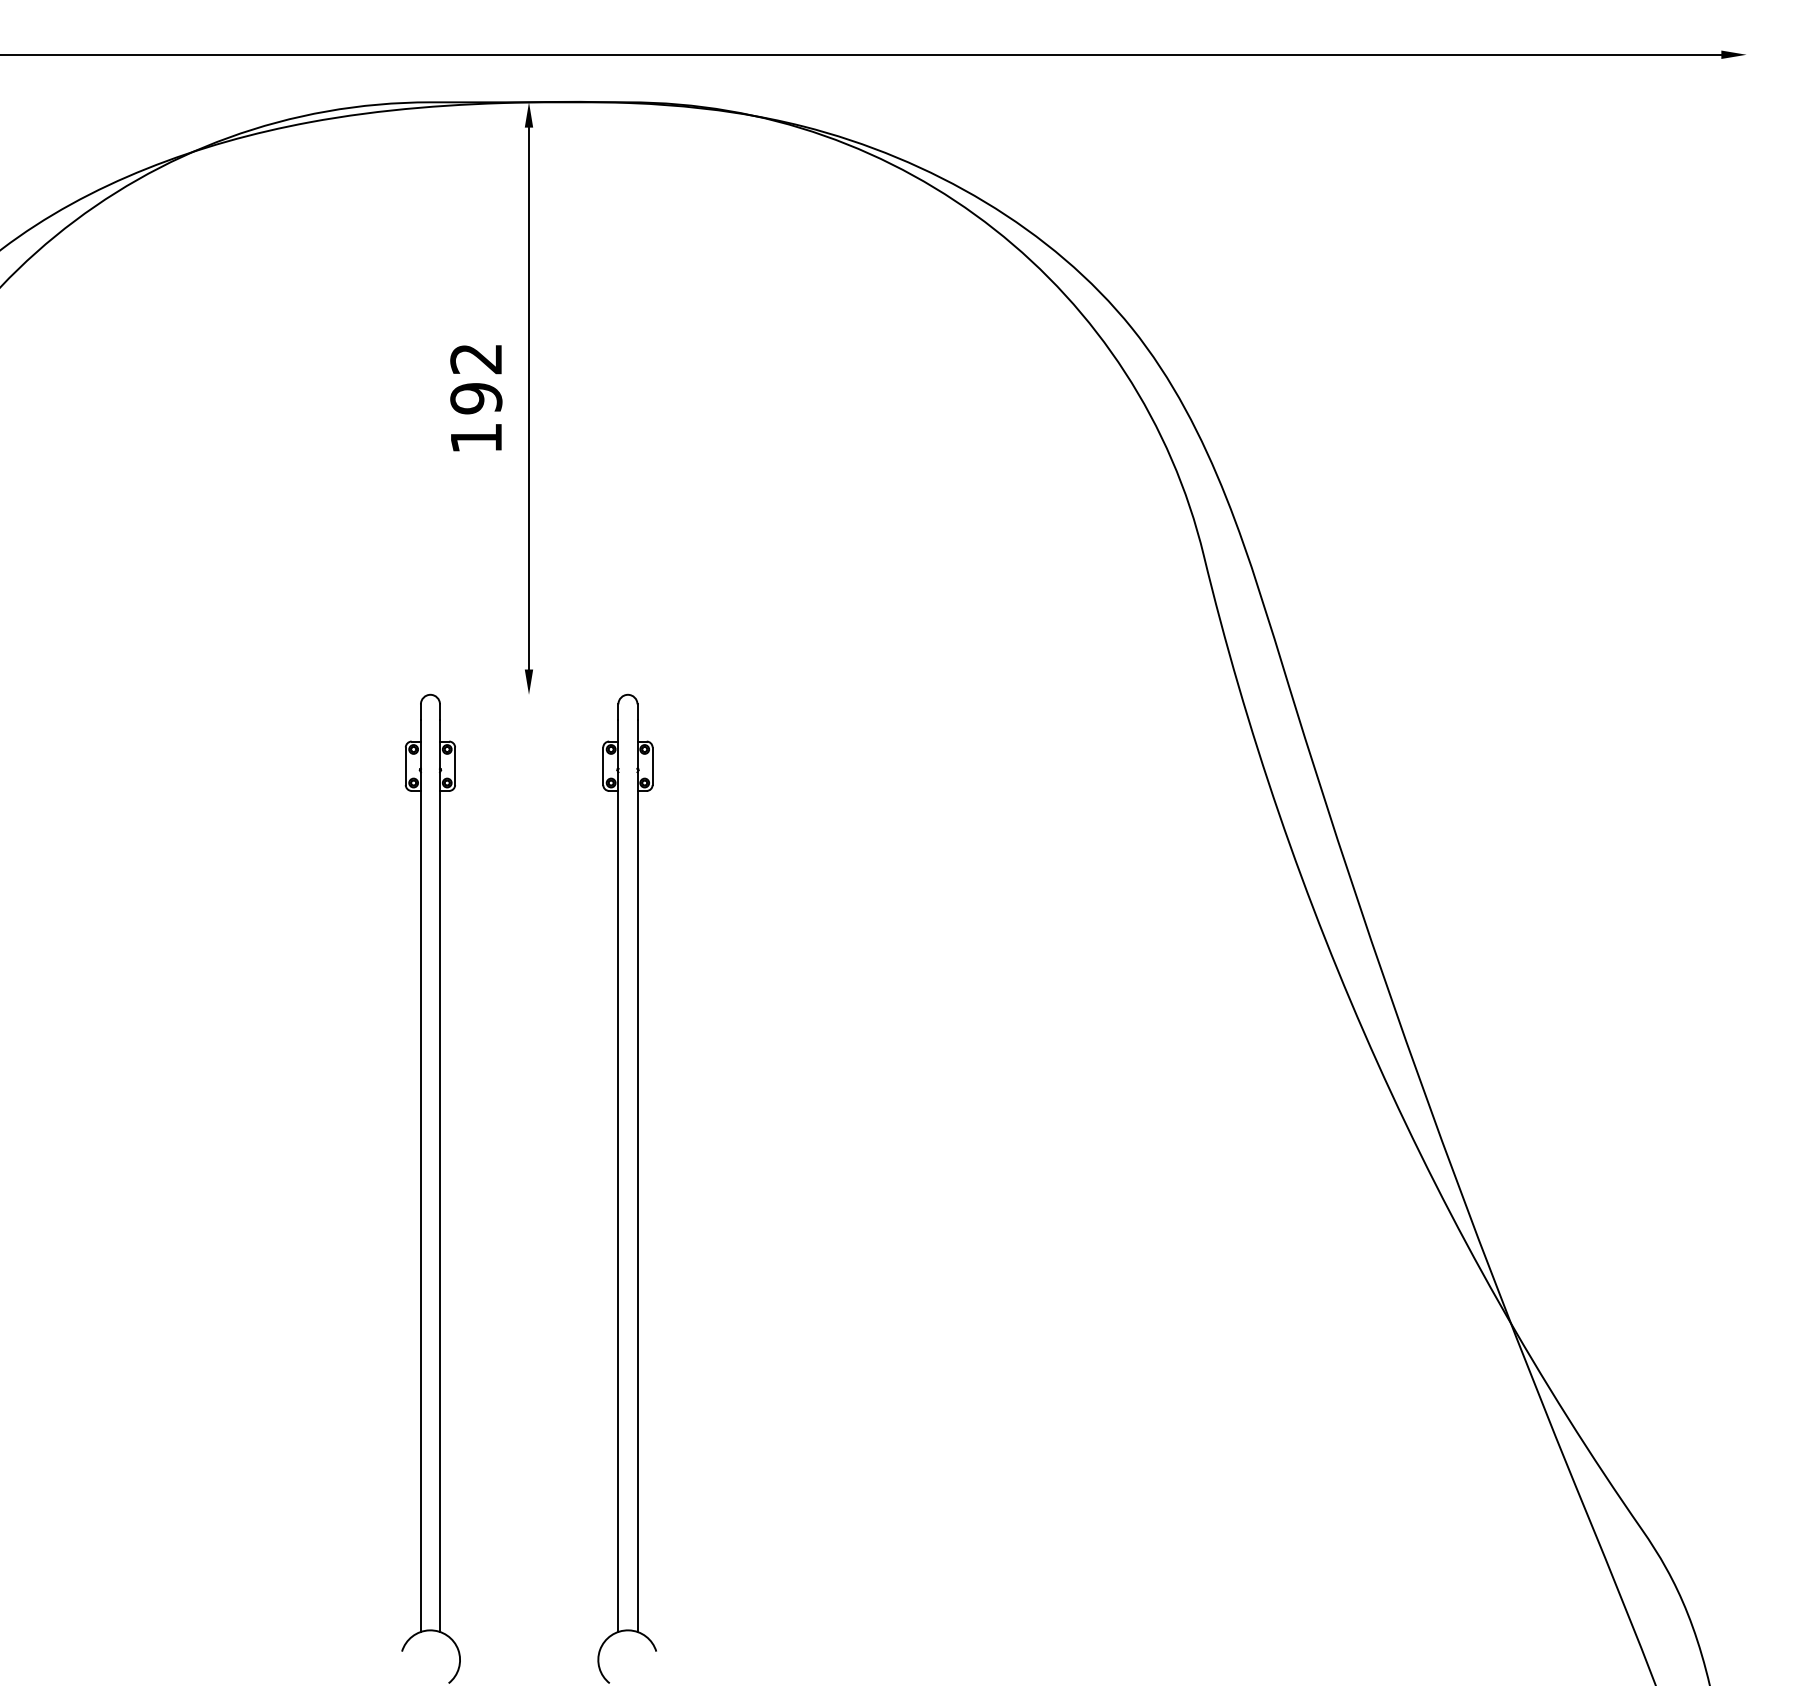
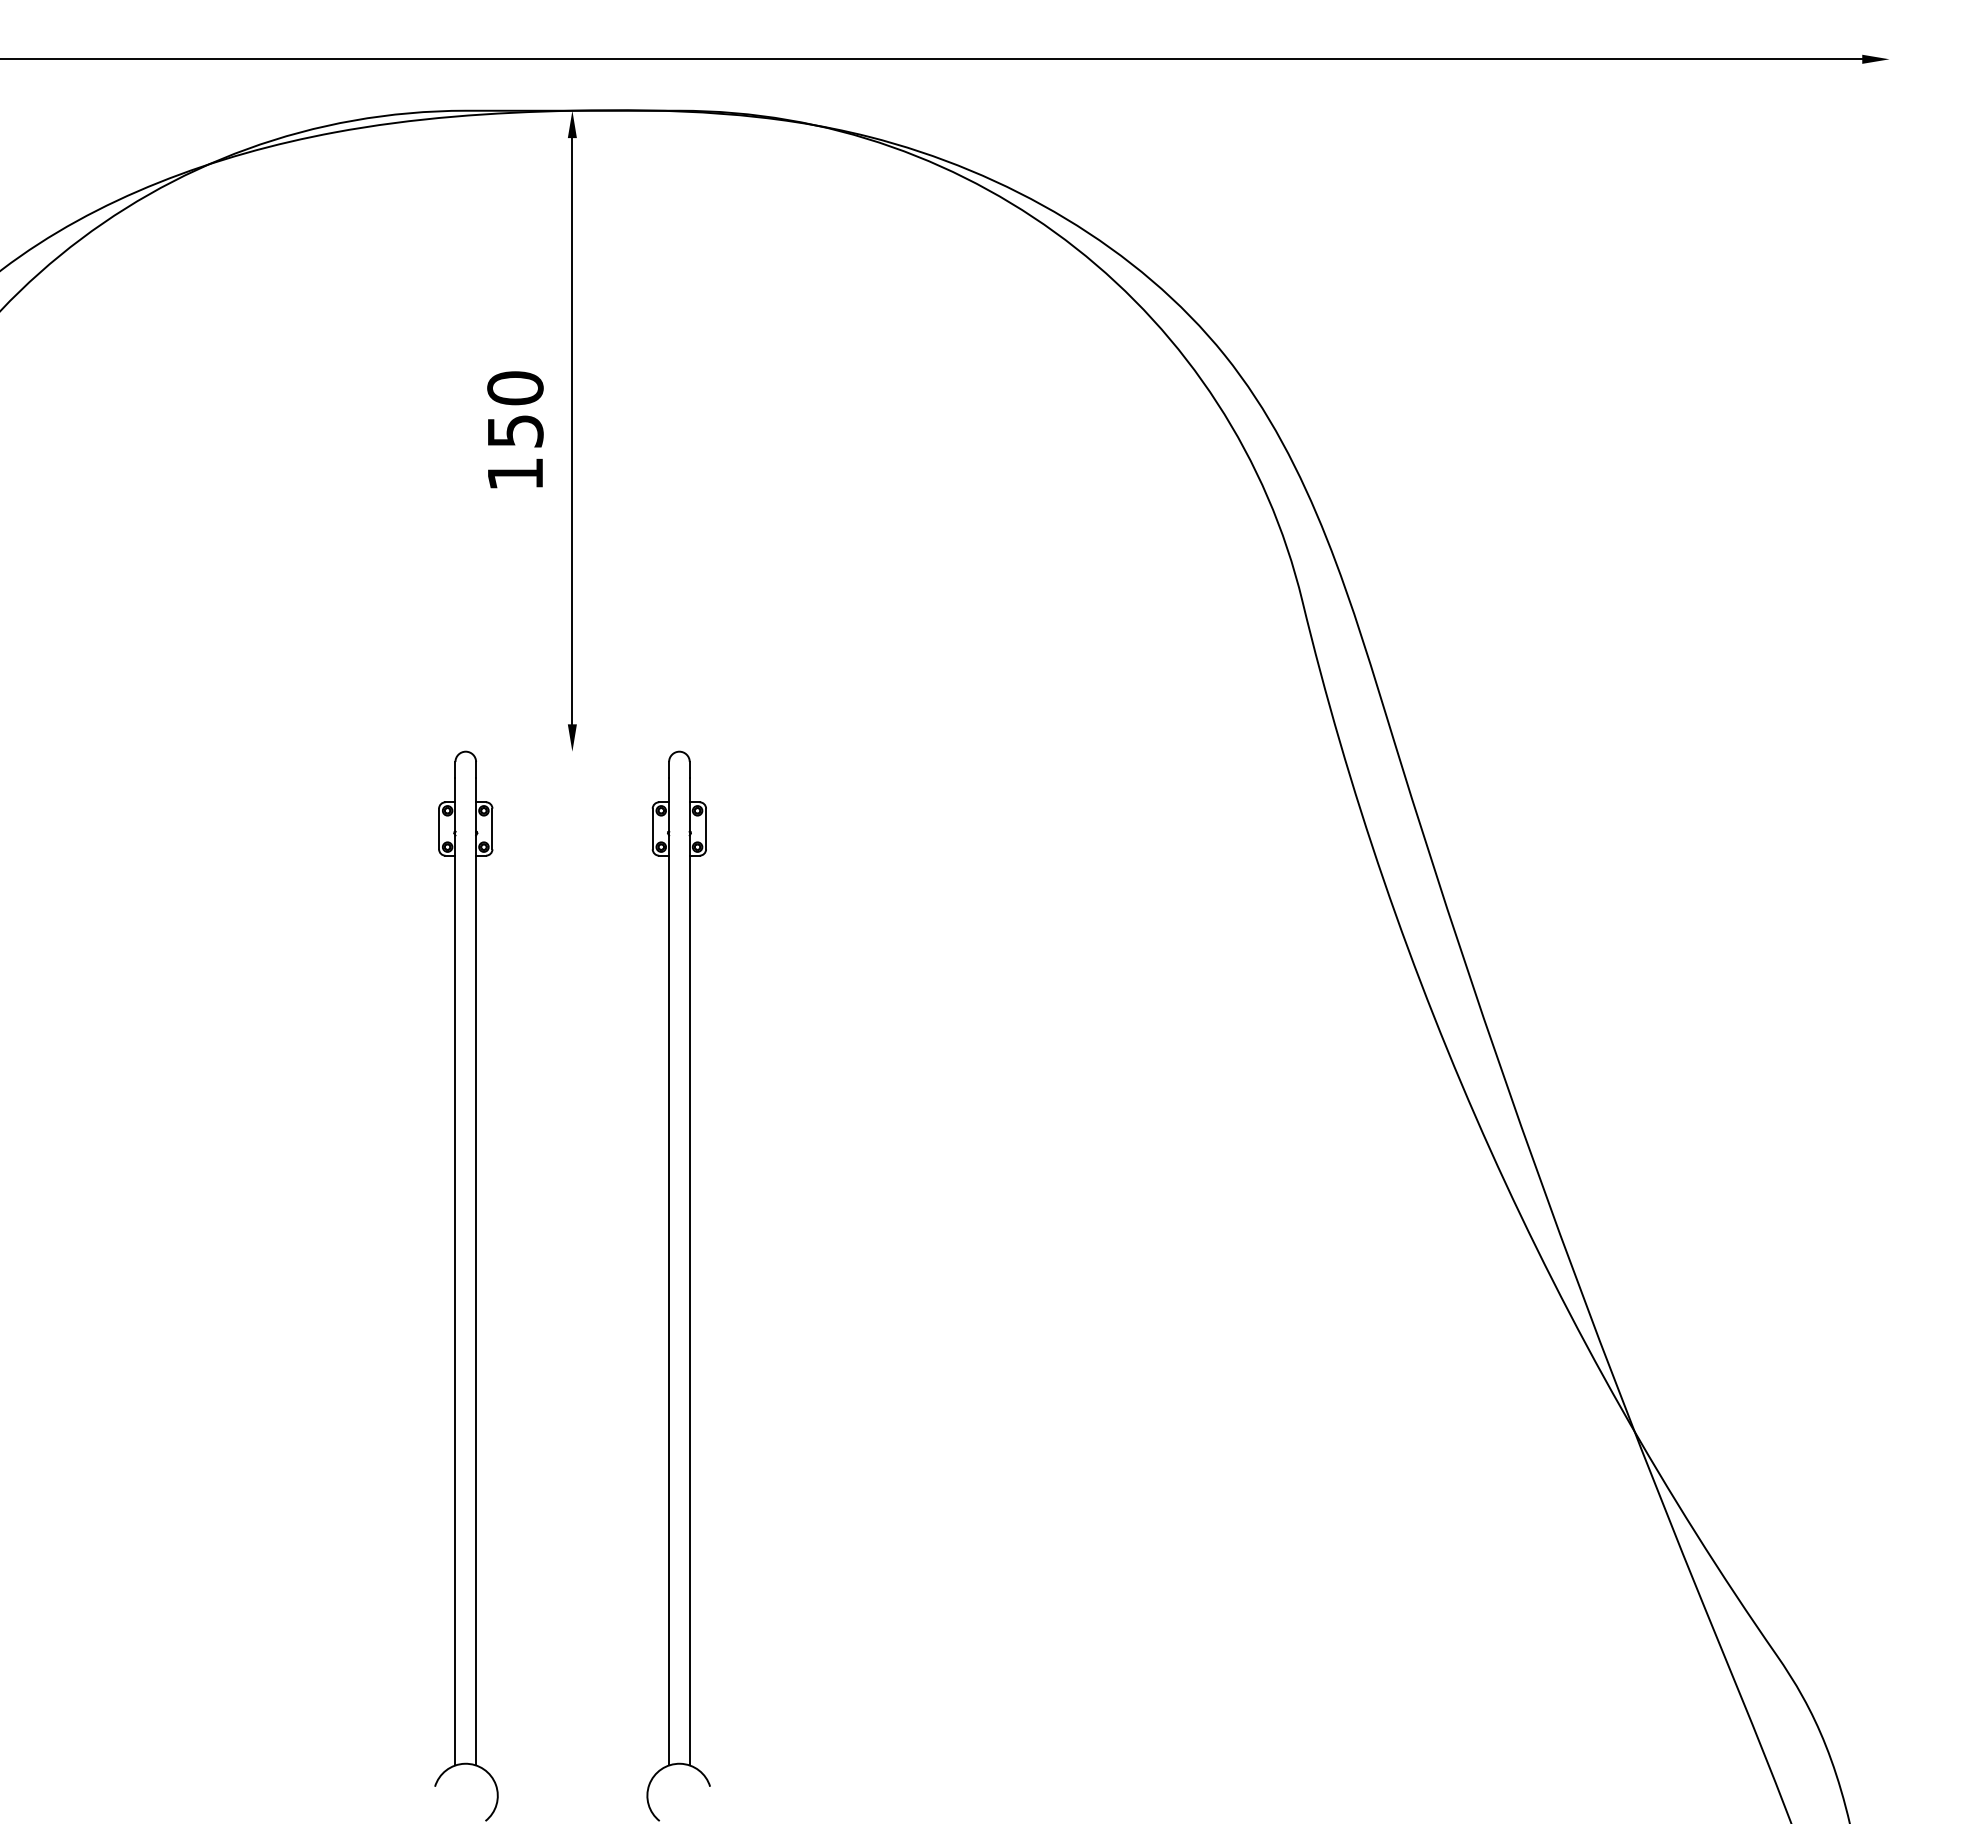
text: (476, 378) -> (515, 409), 192 -> 150

